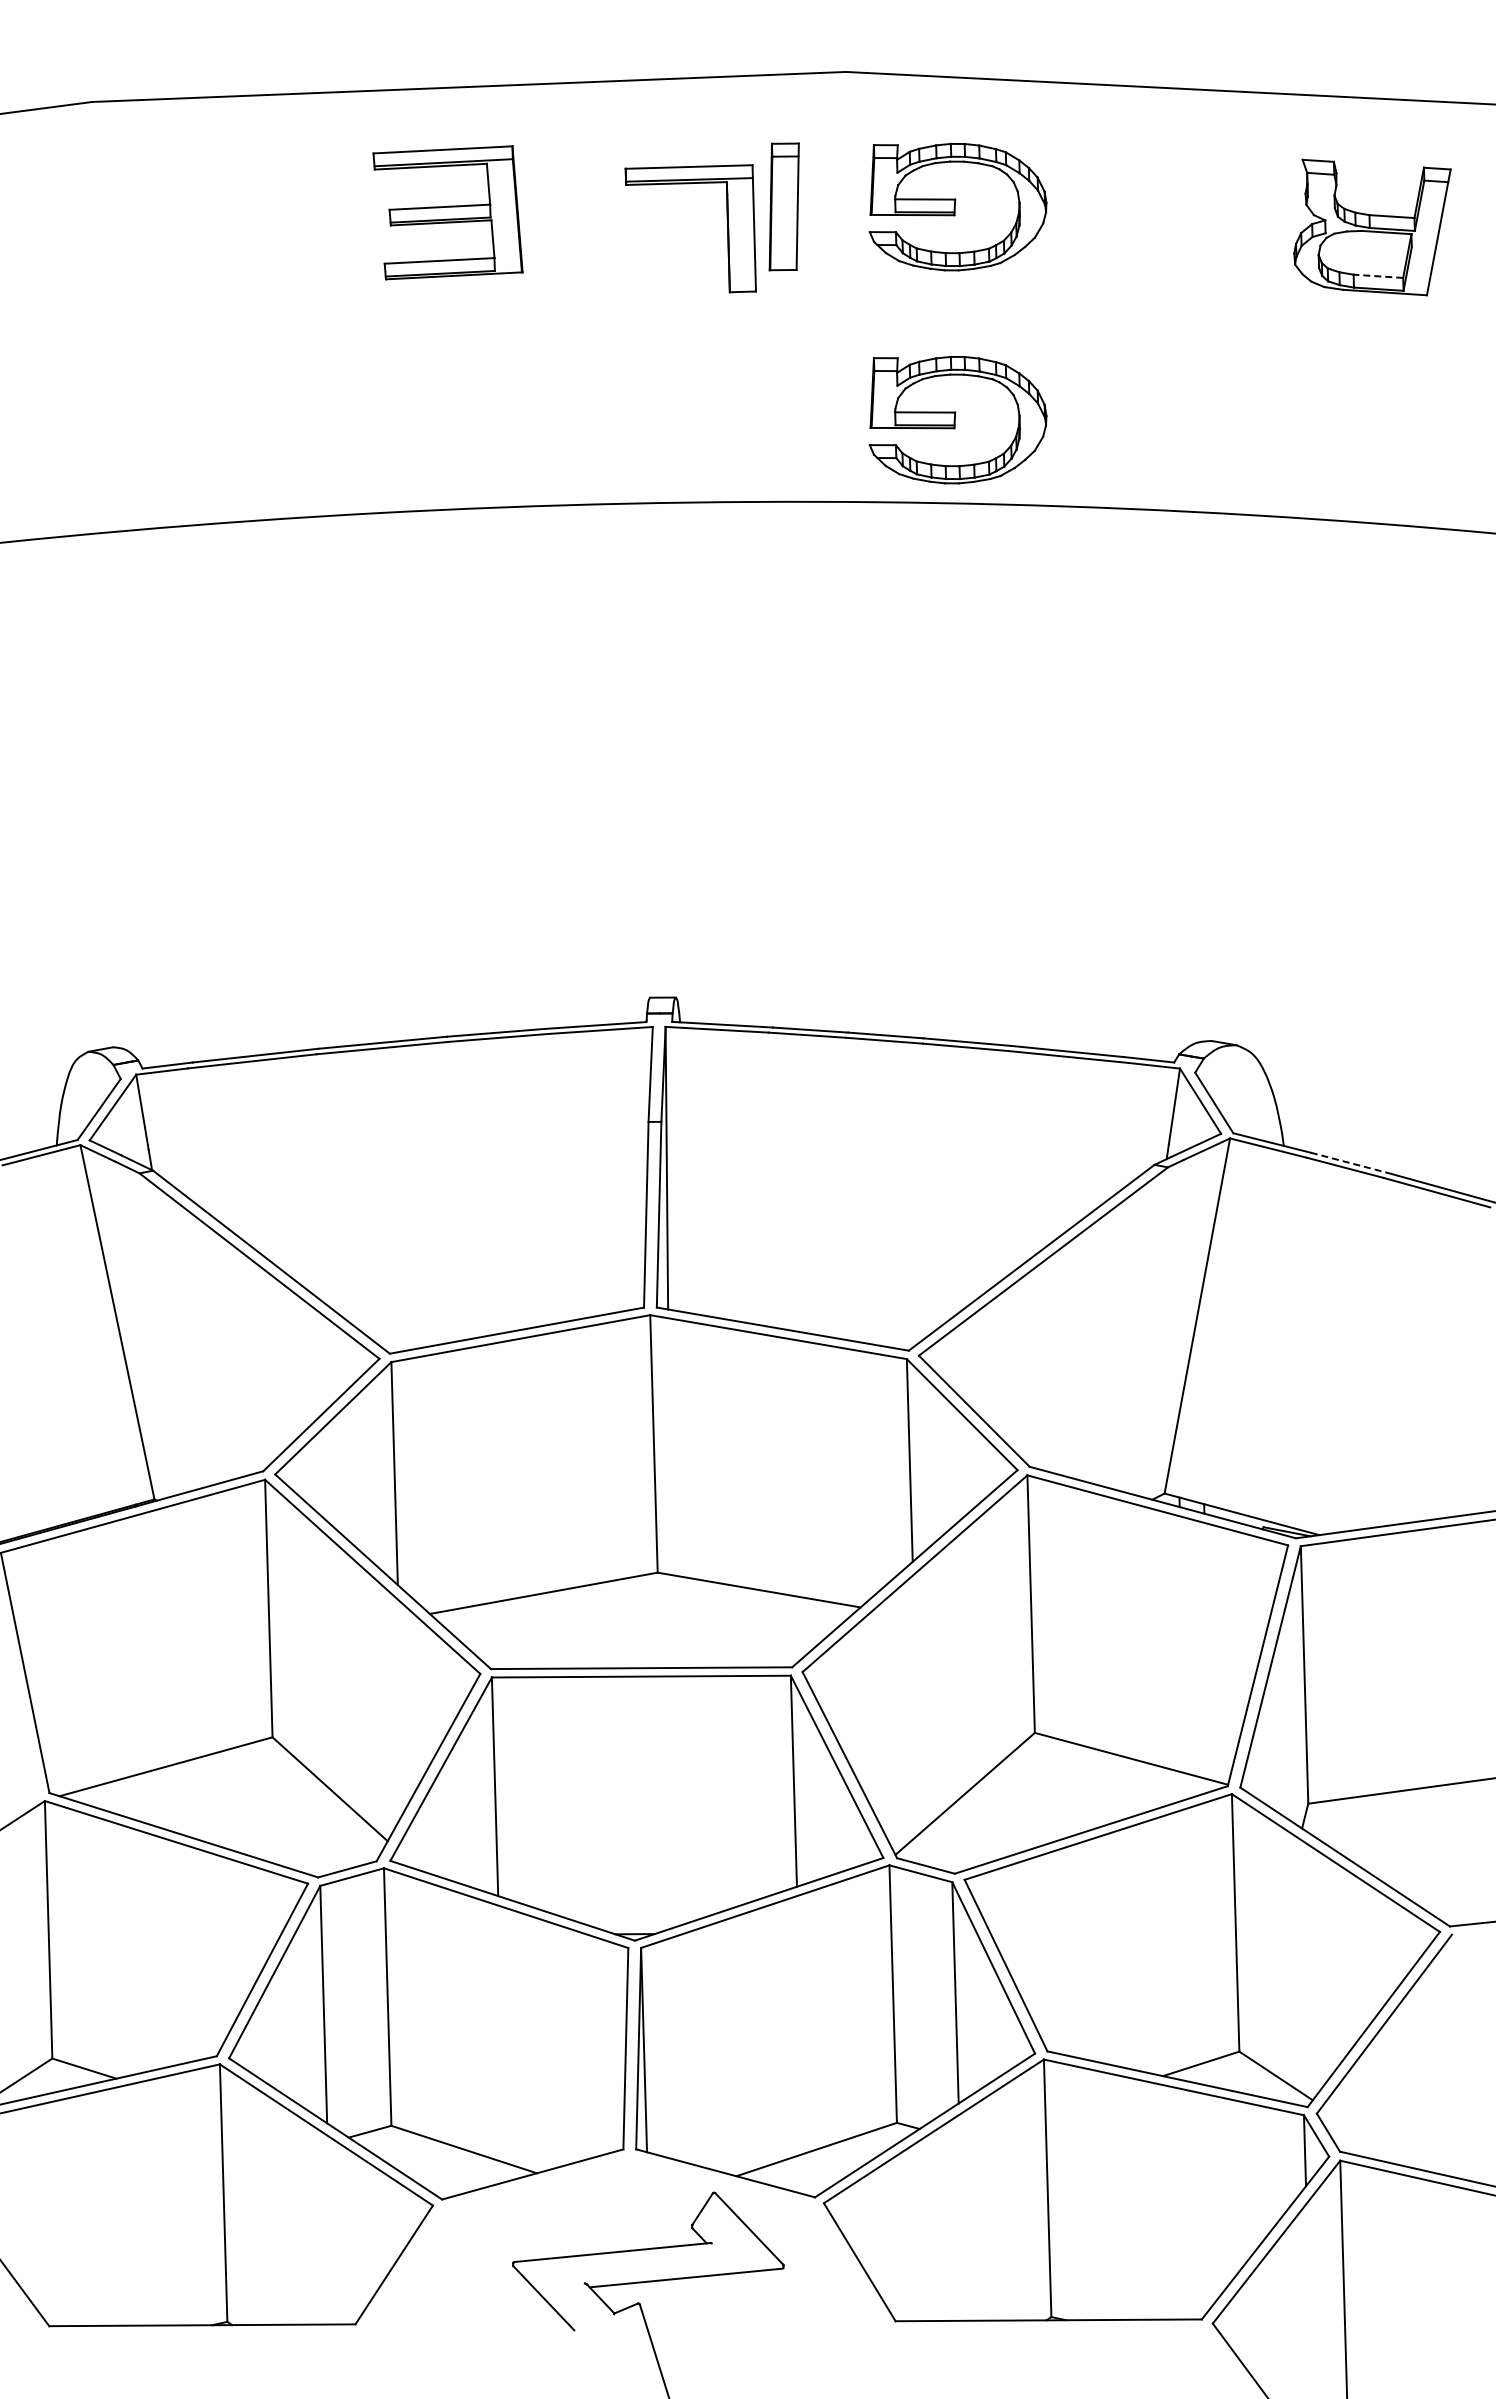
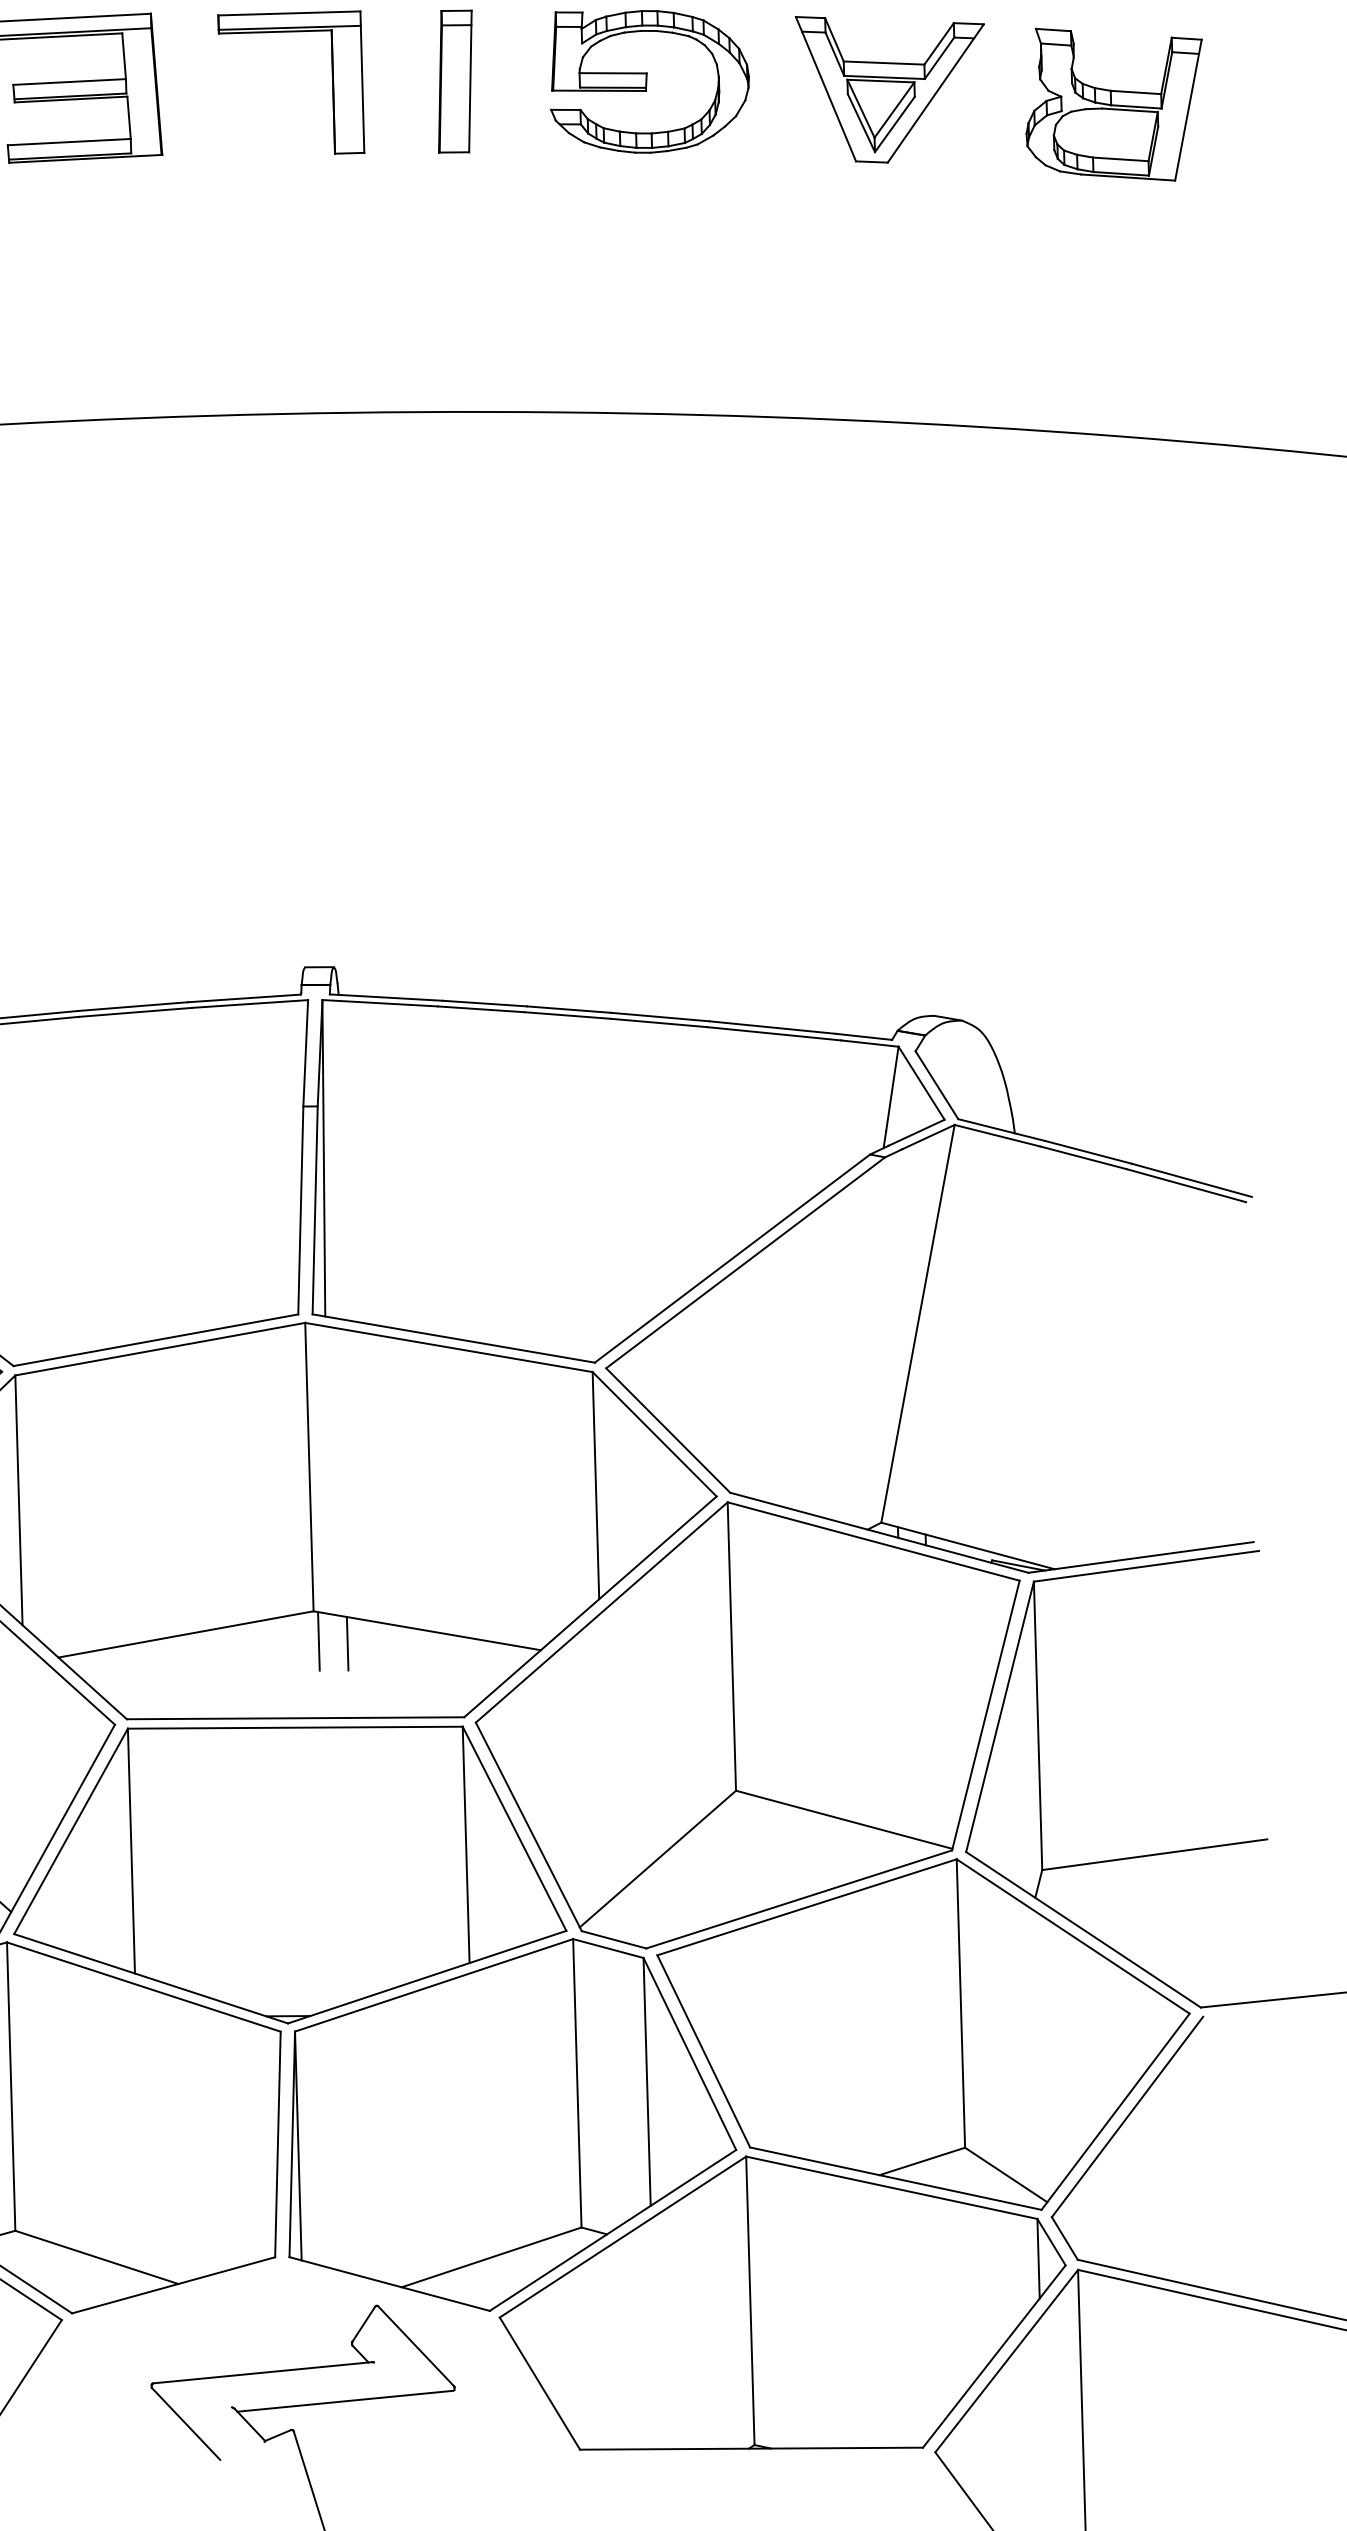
part: (1172, 214) -> (890, 90), added
part: (727, 228) -> (332, 82), moved
line: (1378, 276) -> (1120, 159), dashed -> solid
part: (957, 420) -> (649, 320), removed
line: (1349, 1162) -> (1088, 1151), dashed -> solid
line: (662, 1599) -> (318, 1641), added
line: (687, 1601) -> (346, 1643), added

